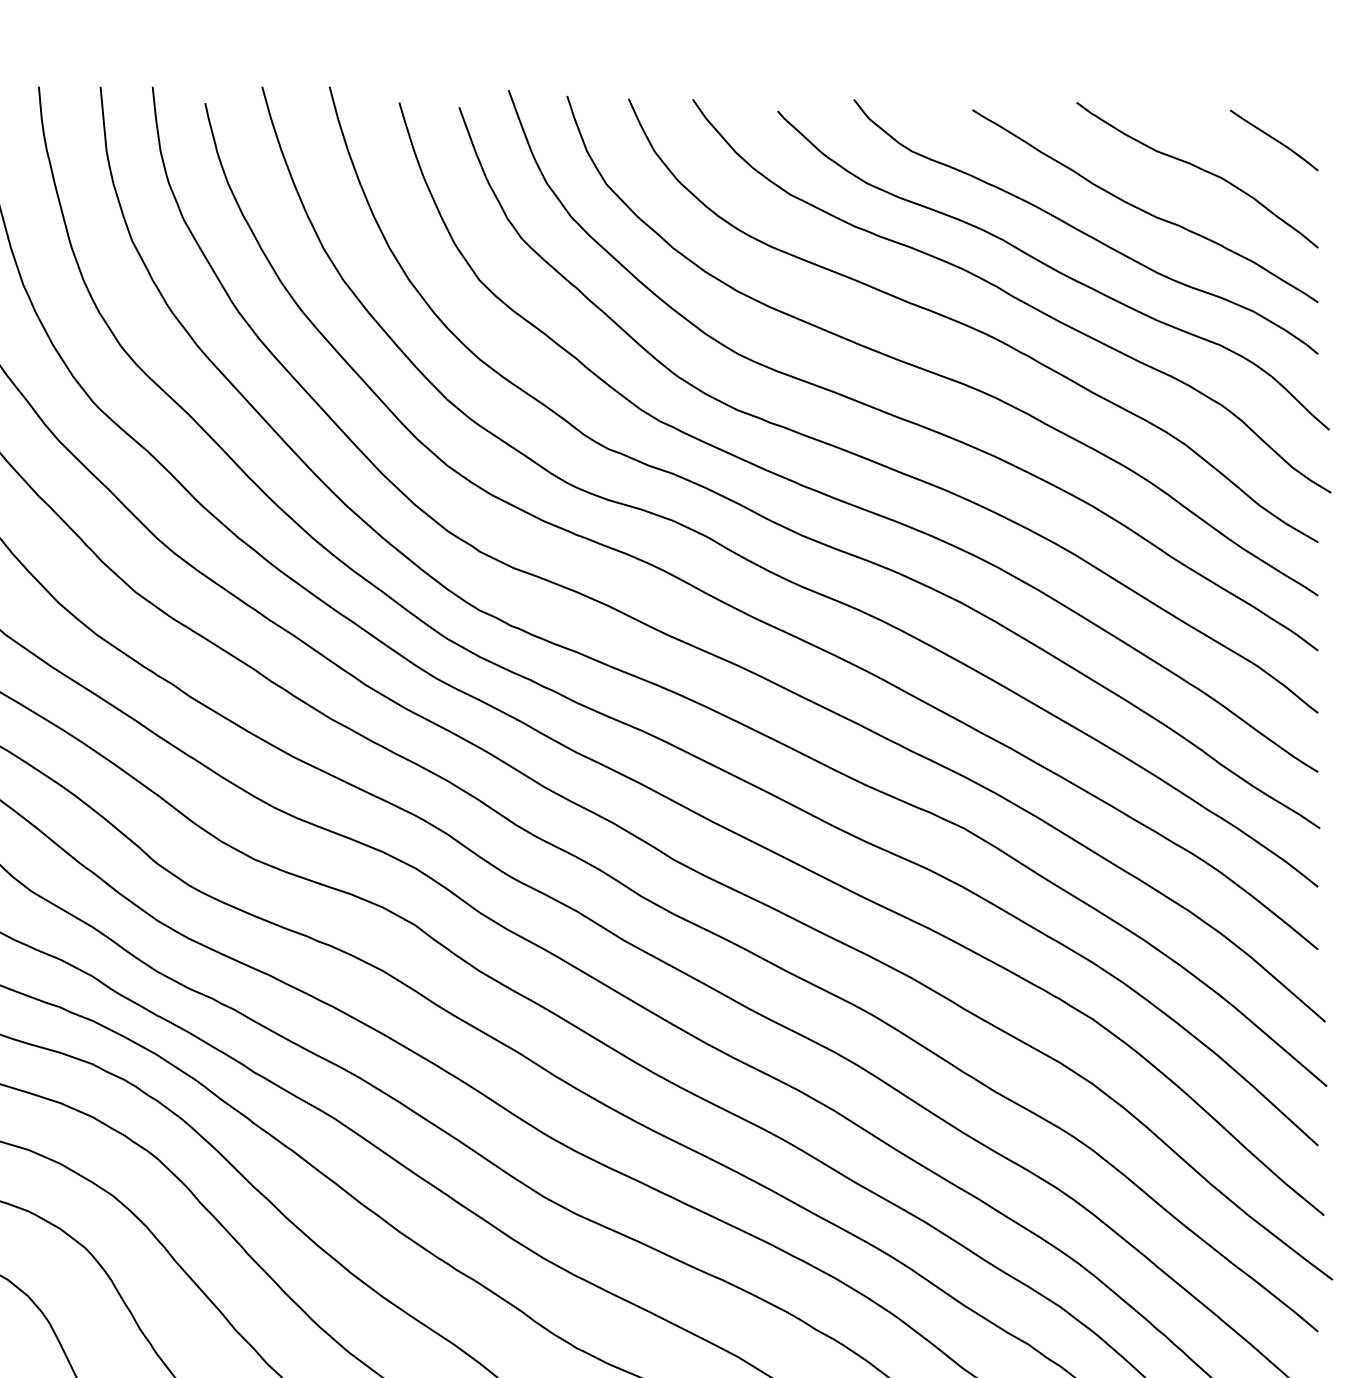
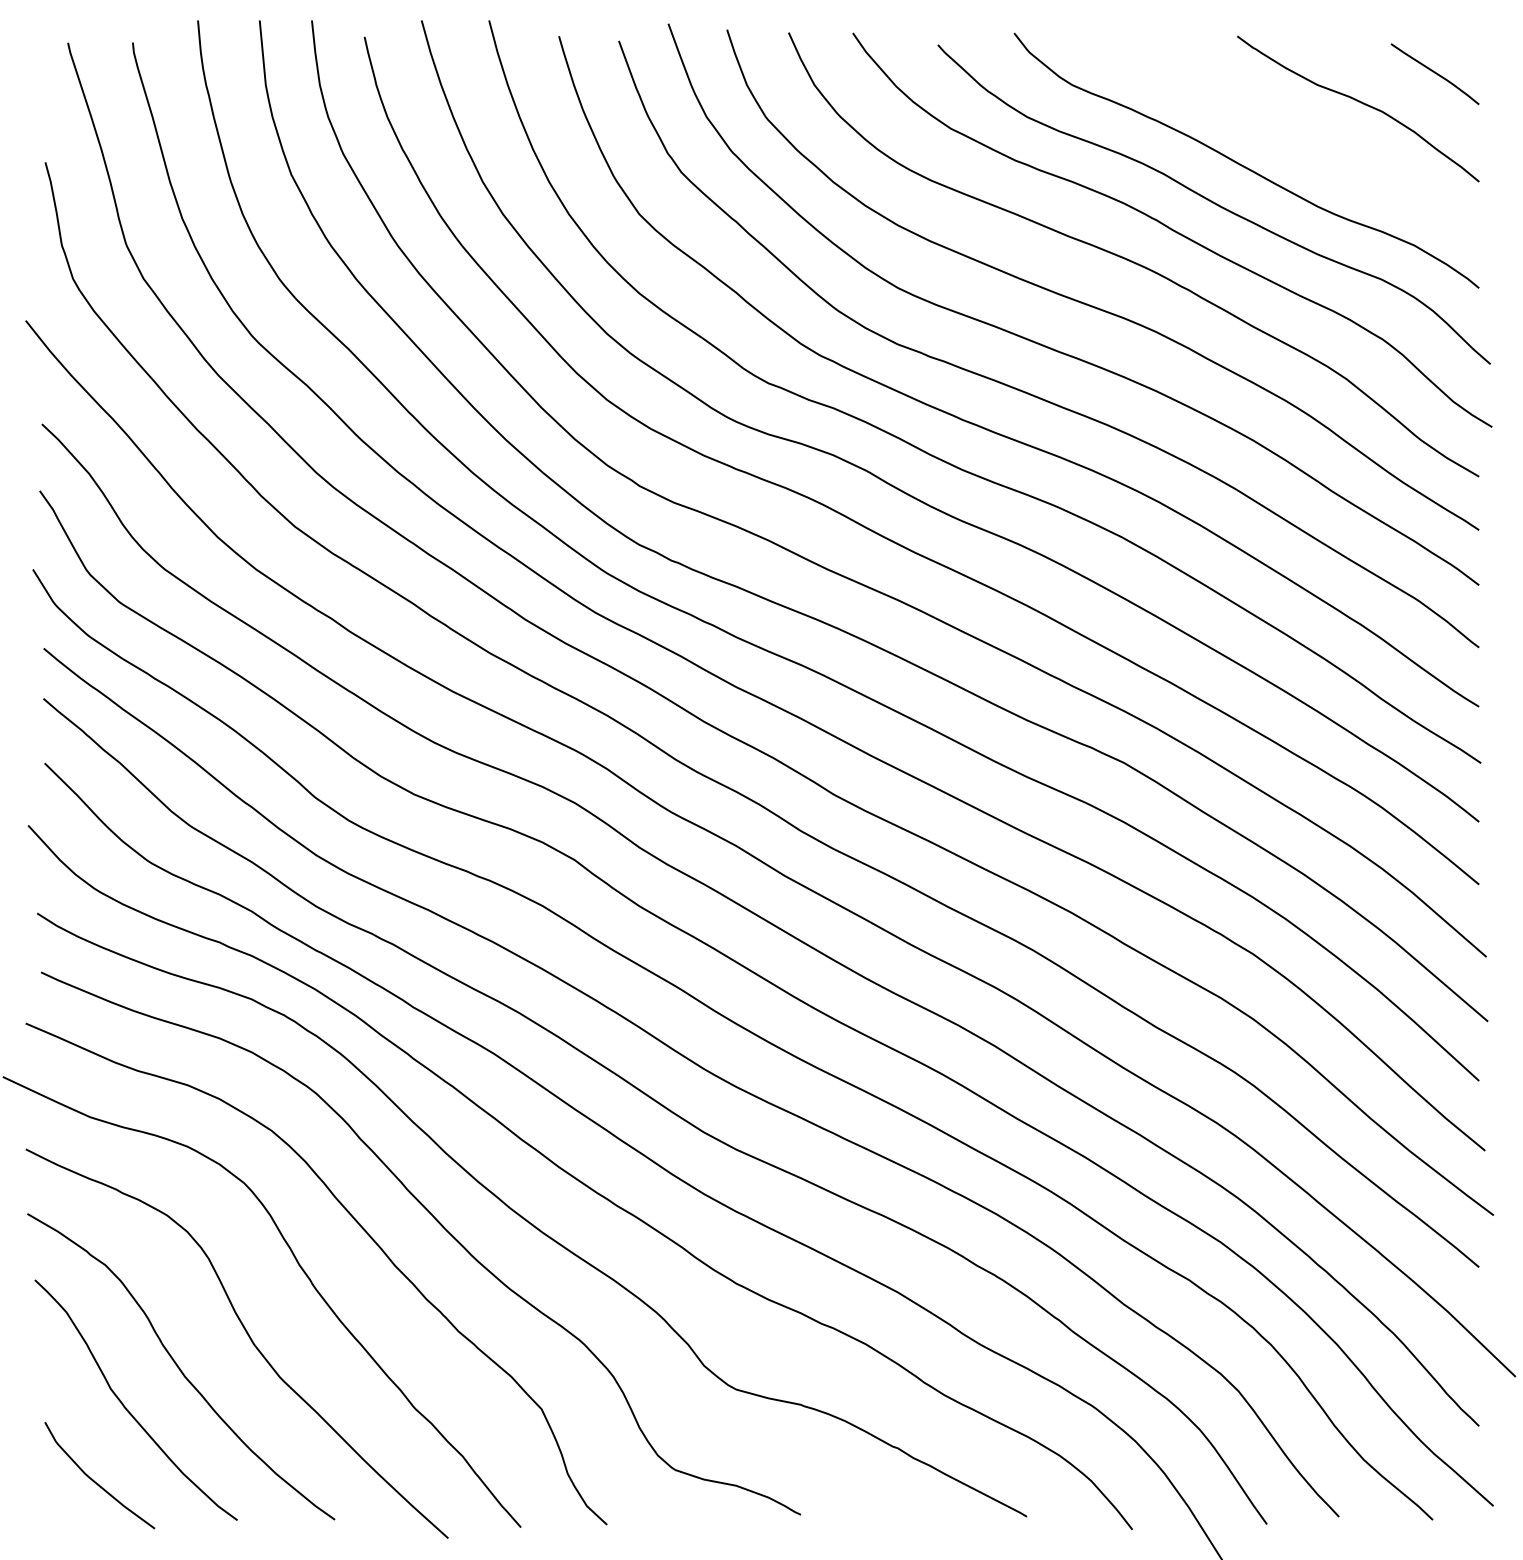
curve: (1143, 209) -> (1304, 143), removed

